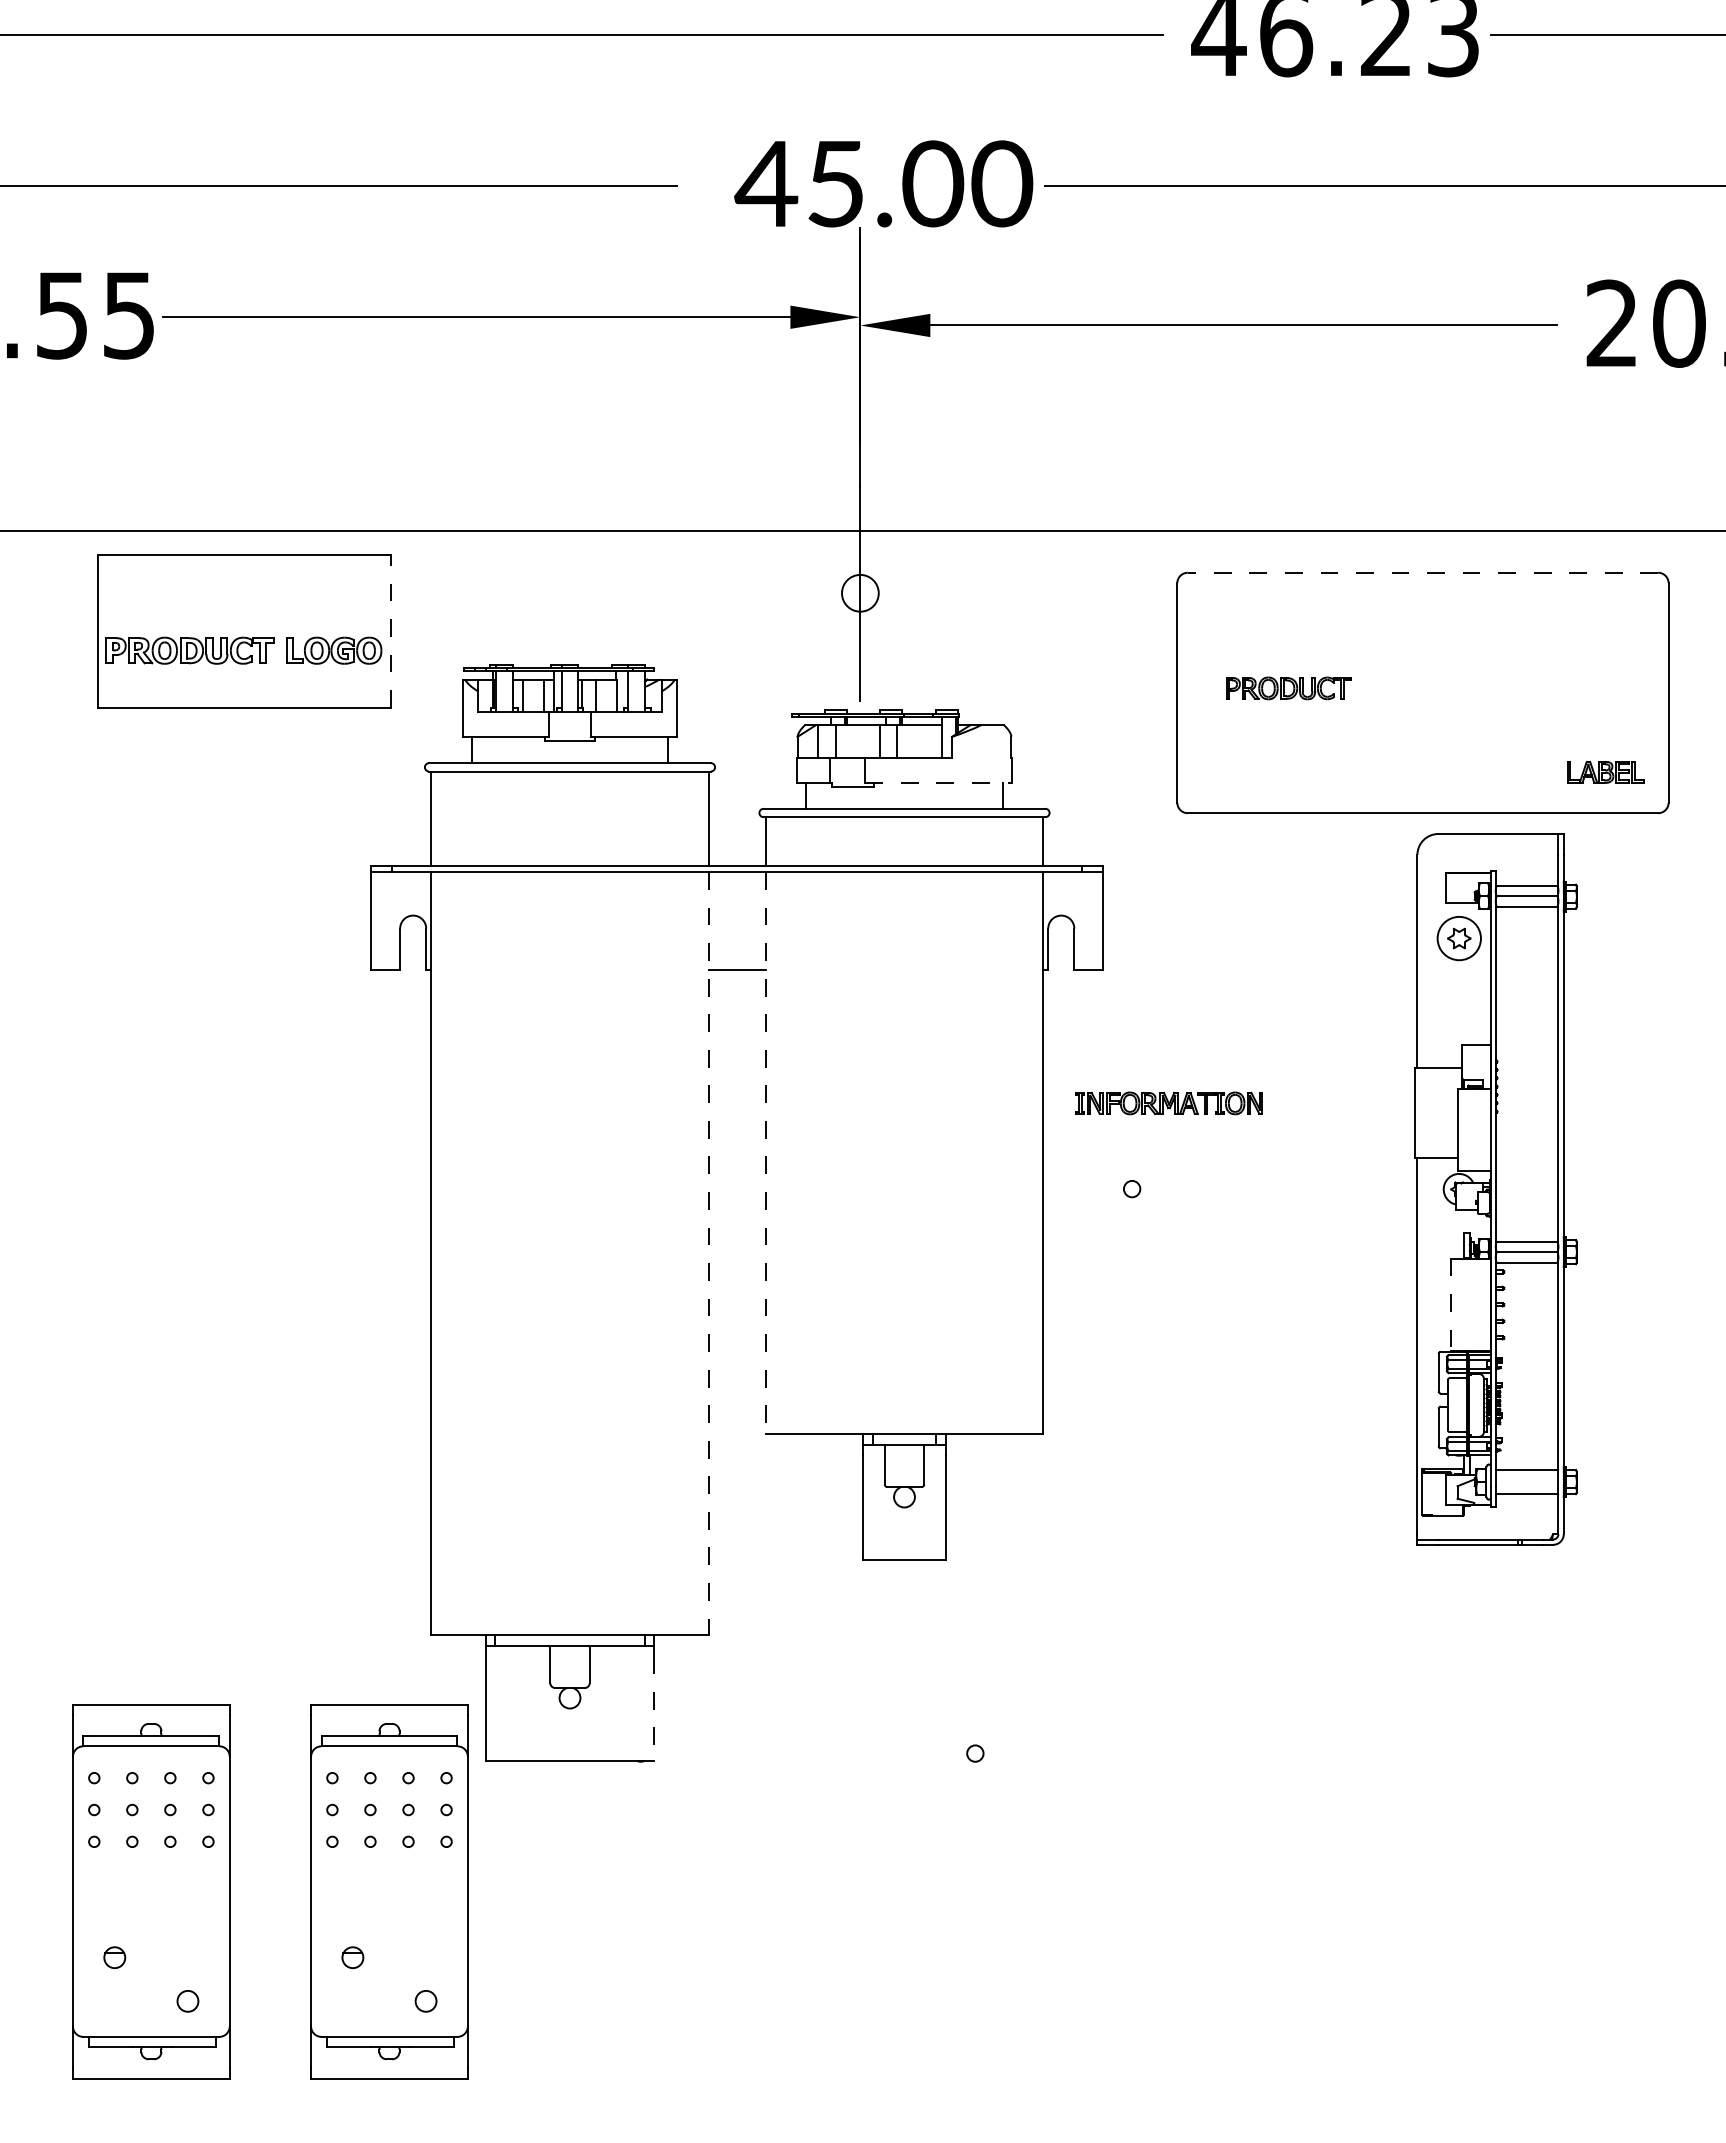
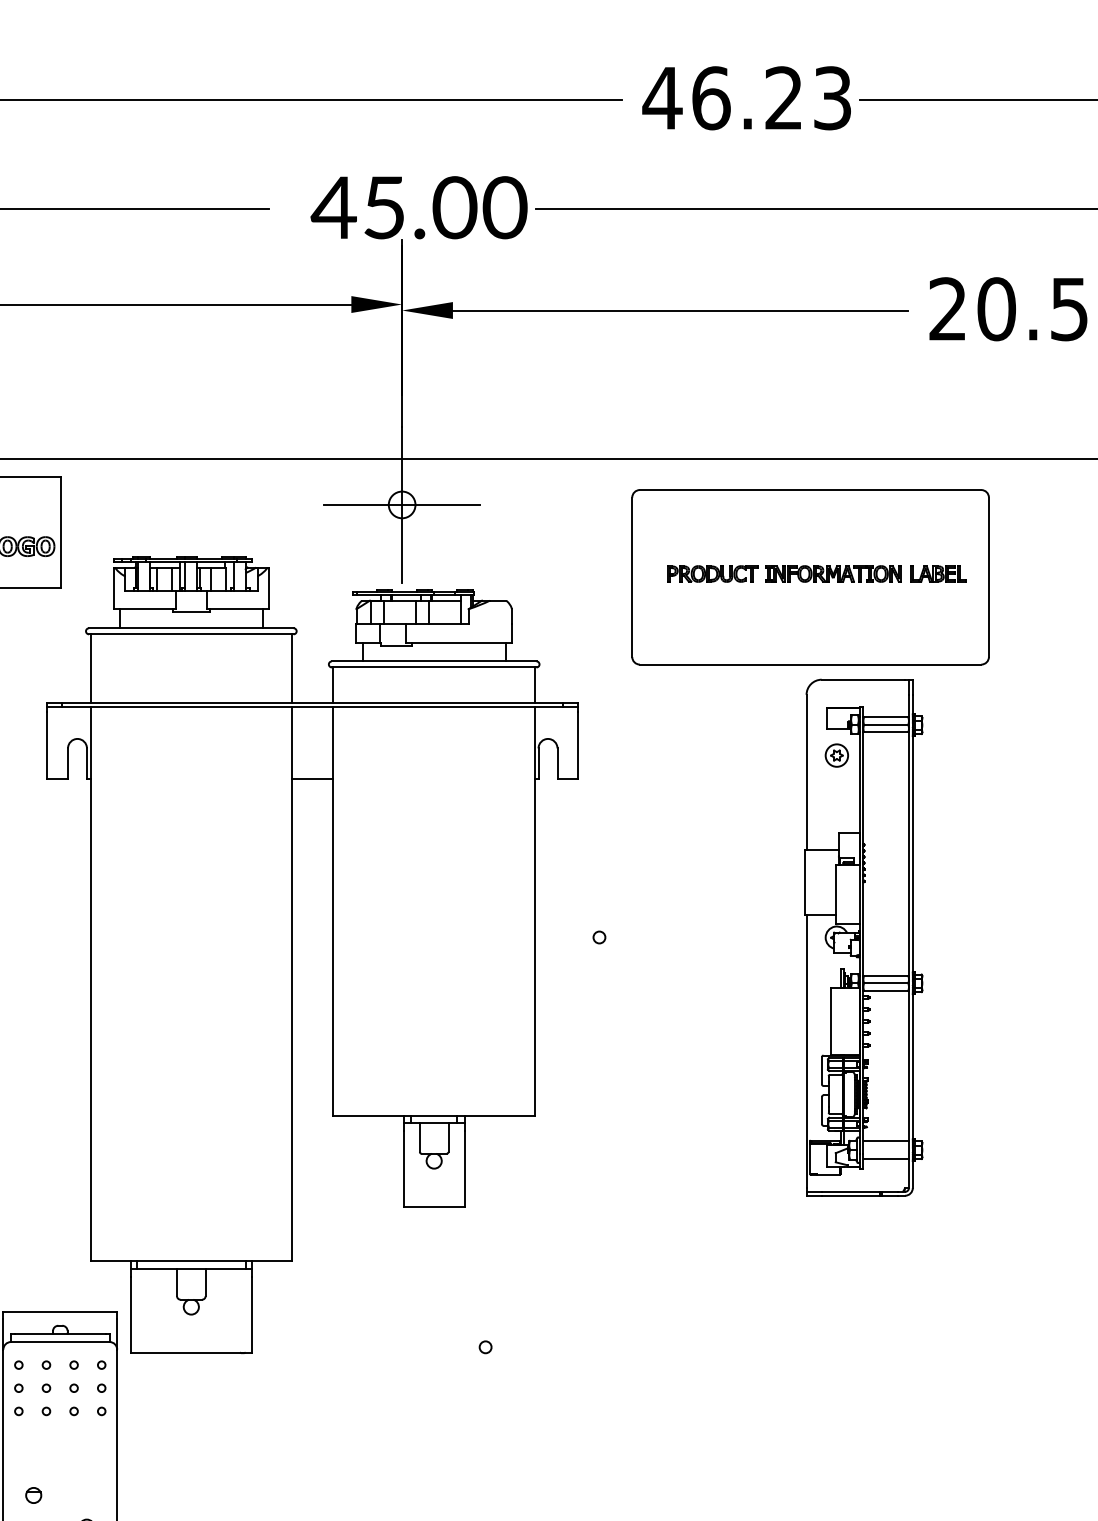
line: (1422, 572) -> (810, 489), dashed -> solid
line: (860, 593) -> (402, 505), added
line: (390, 631) -> (61, 532), dashed -> solid
part: (1605, 772) -> (938, 574), moved
line: (938, 782) -> (458, 642), dashed -> solid
part: (1458, 938) -> (836, 755), size x0.71
part: (1168, 1103) -> (832, 574), moved
line: (765, 1153) -> (333, 911), dashed -> solid
line: (708, 1253) -> (291, 984), dashed -> solid
line: (1450, 1305) -> (830, 1022), dashed -> solid
line: (653, 1709) -> (251, 1315), dashed -> solid

